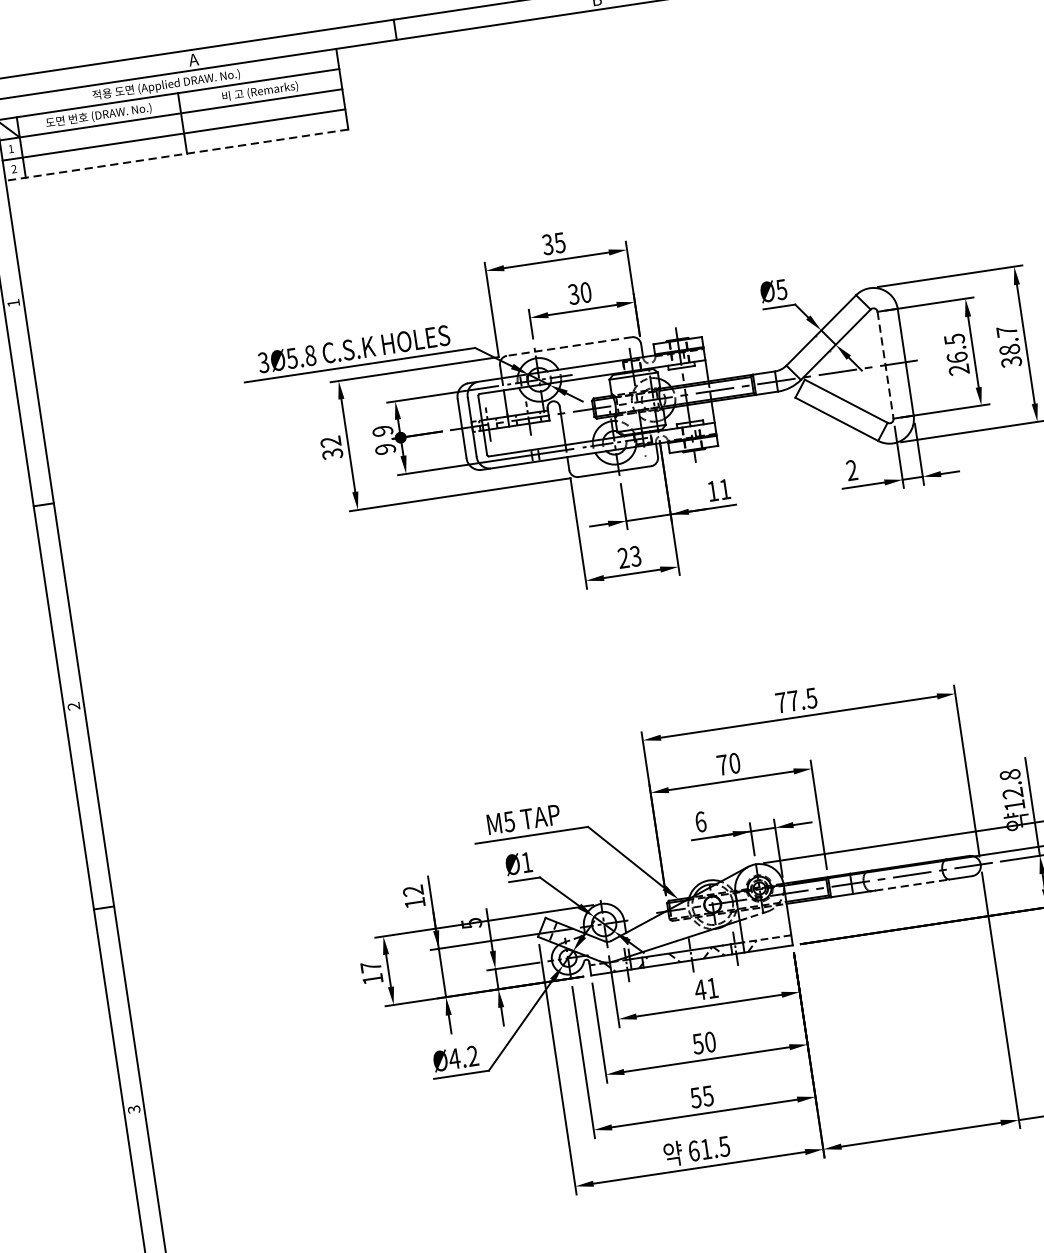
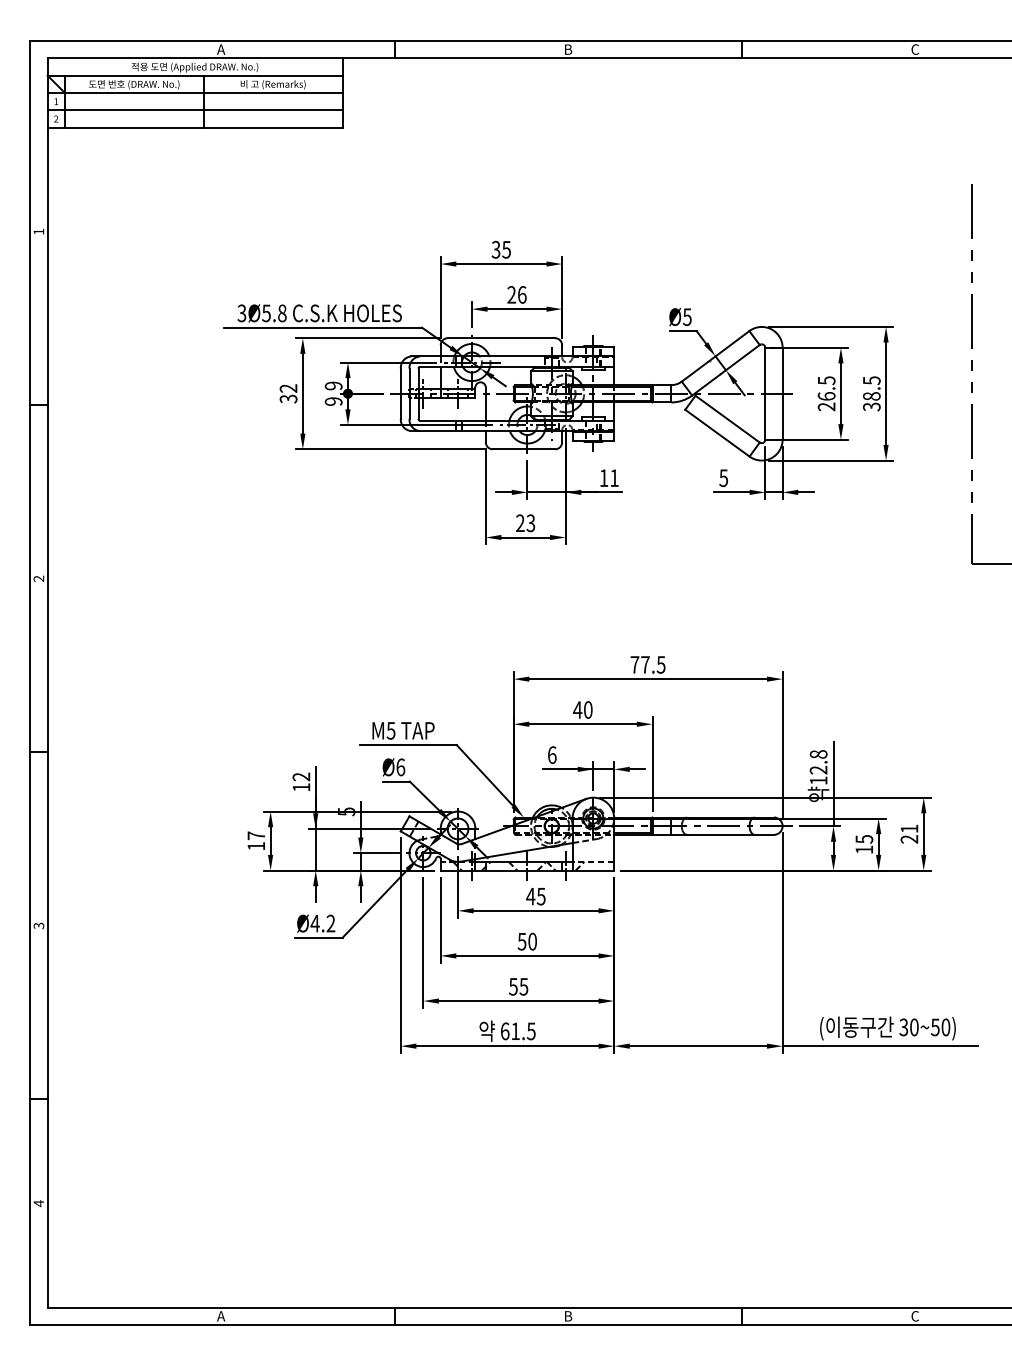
line: (176, 155) -> (194, 127), dashed -> solid
text: (579, 293) -> (516, 294), 30 -> 26
text: (1006, 331) -> (871, 380), 38.7 -> 38.5
line: (569, 346) -> (501, 338), dashed -> solid
line: (885, 364) -> (765, 393), dashed -> solid
text: (851, 470) -> (723, 478), 2 -> 5
text: (722, 764) -> (577, 709), 70 -> 40
text: (526, 862) -> (400, 767), Ø1 -> Ø6
line: (913, 884) -> (723, 834), dashed -> solid
text: (711, 988) -> (540, 896), 41 -> 45

